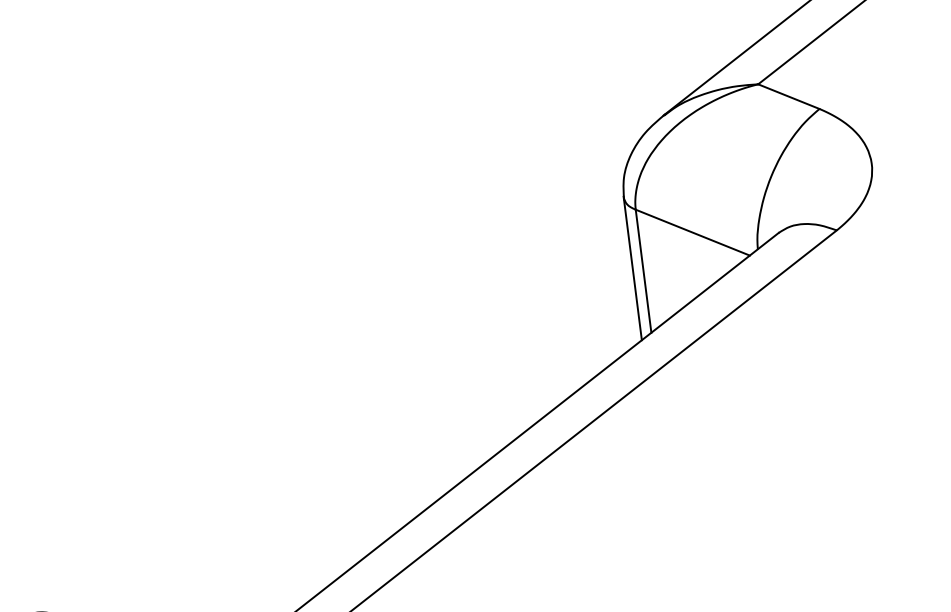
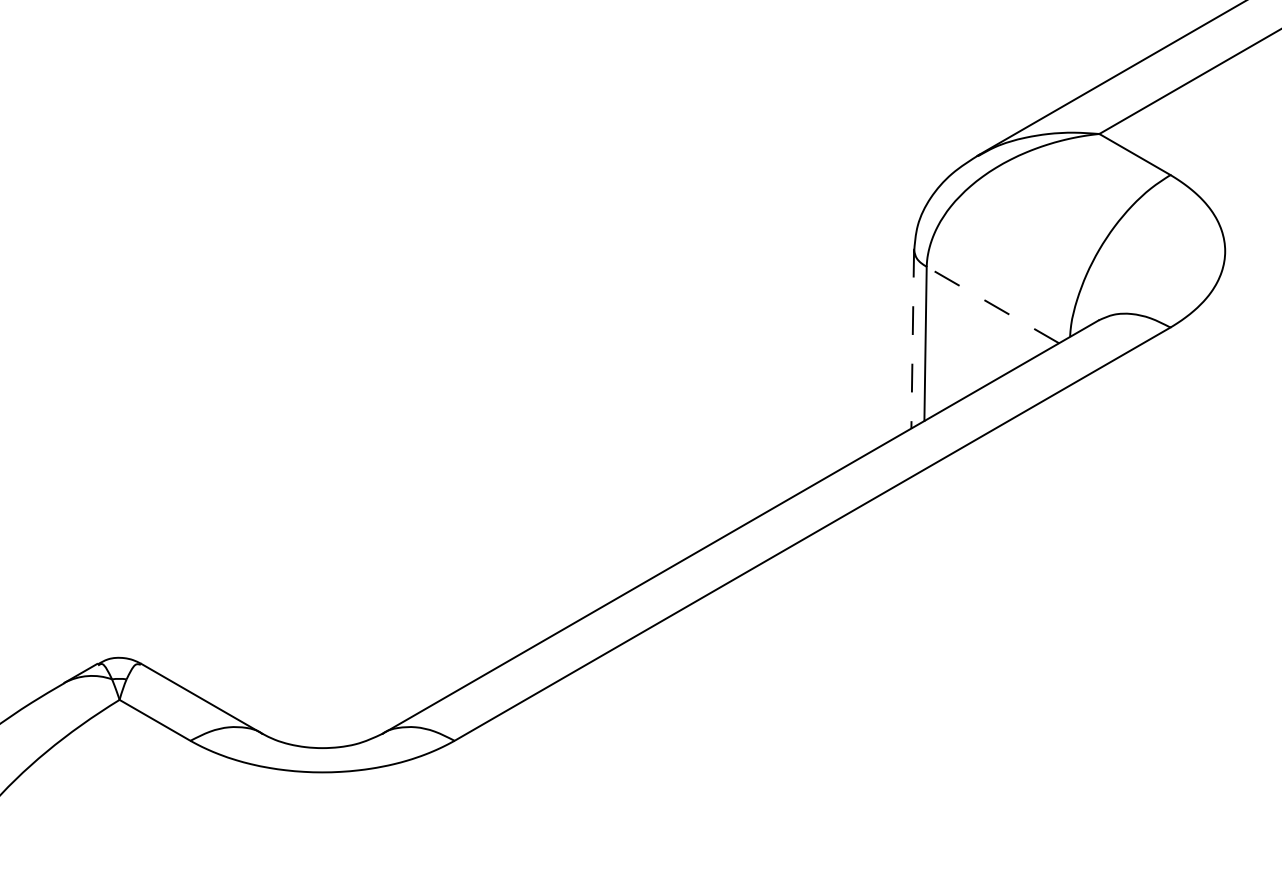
line: (692, 232) -> (992, 304), solid -> dashed
line: (632, 268) -> (912, 338), solid -> dashed

